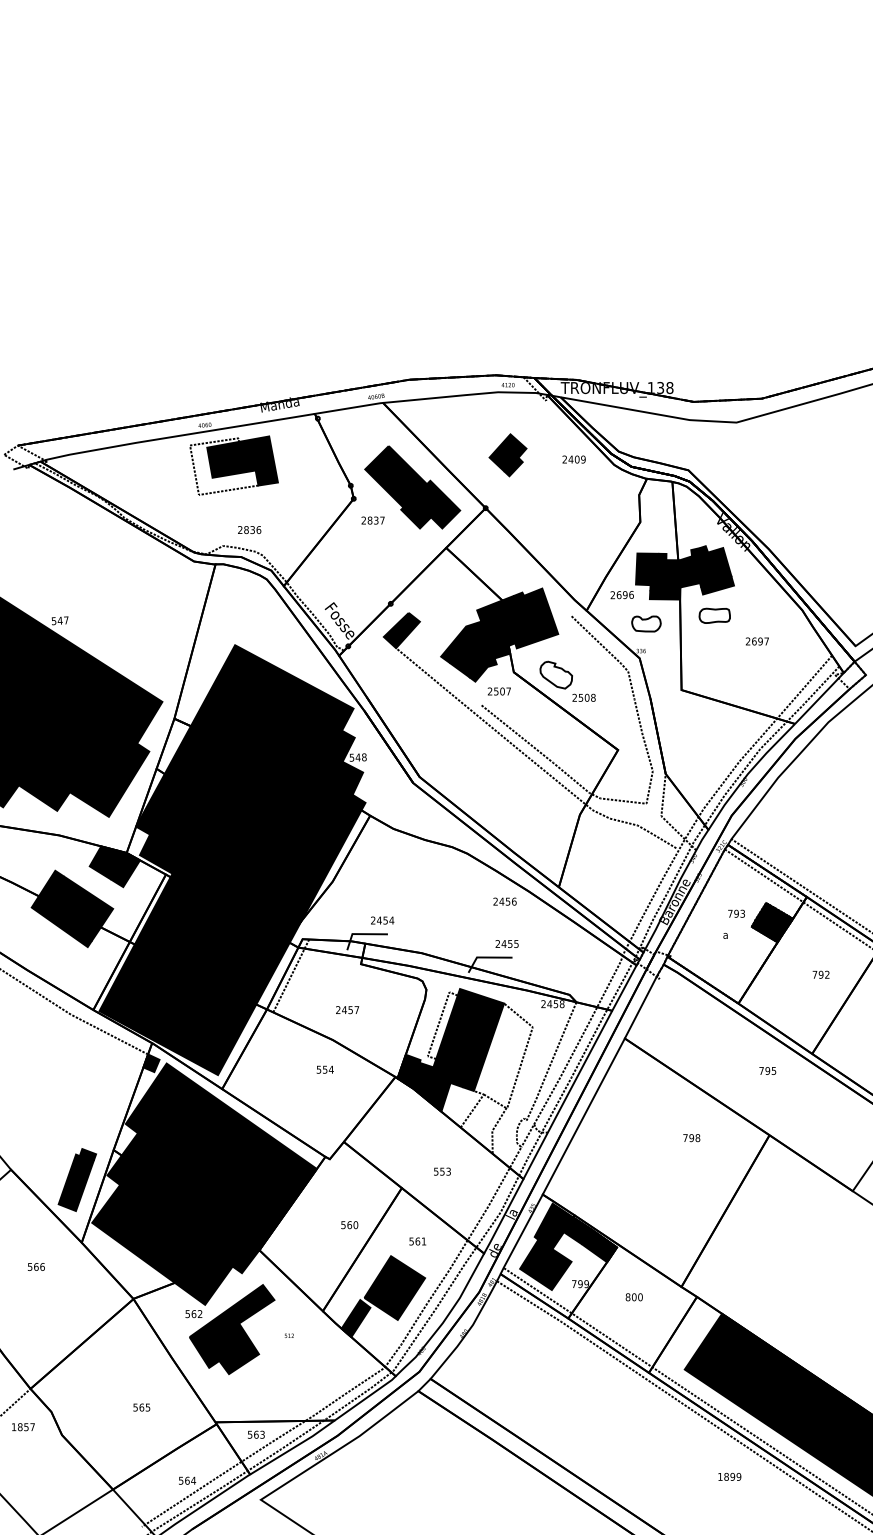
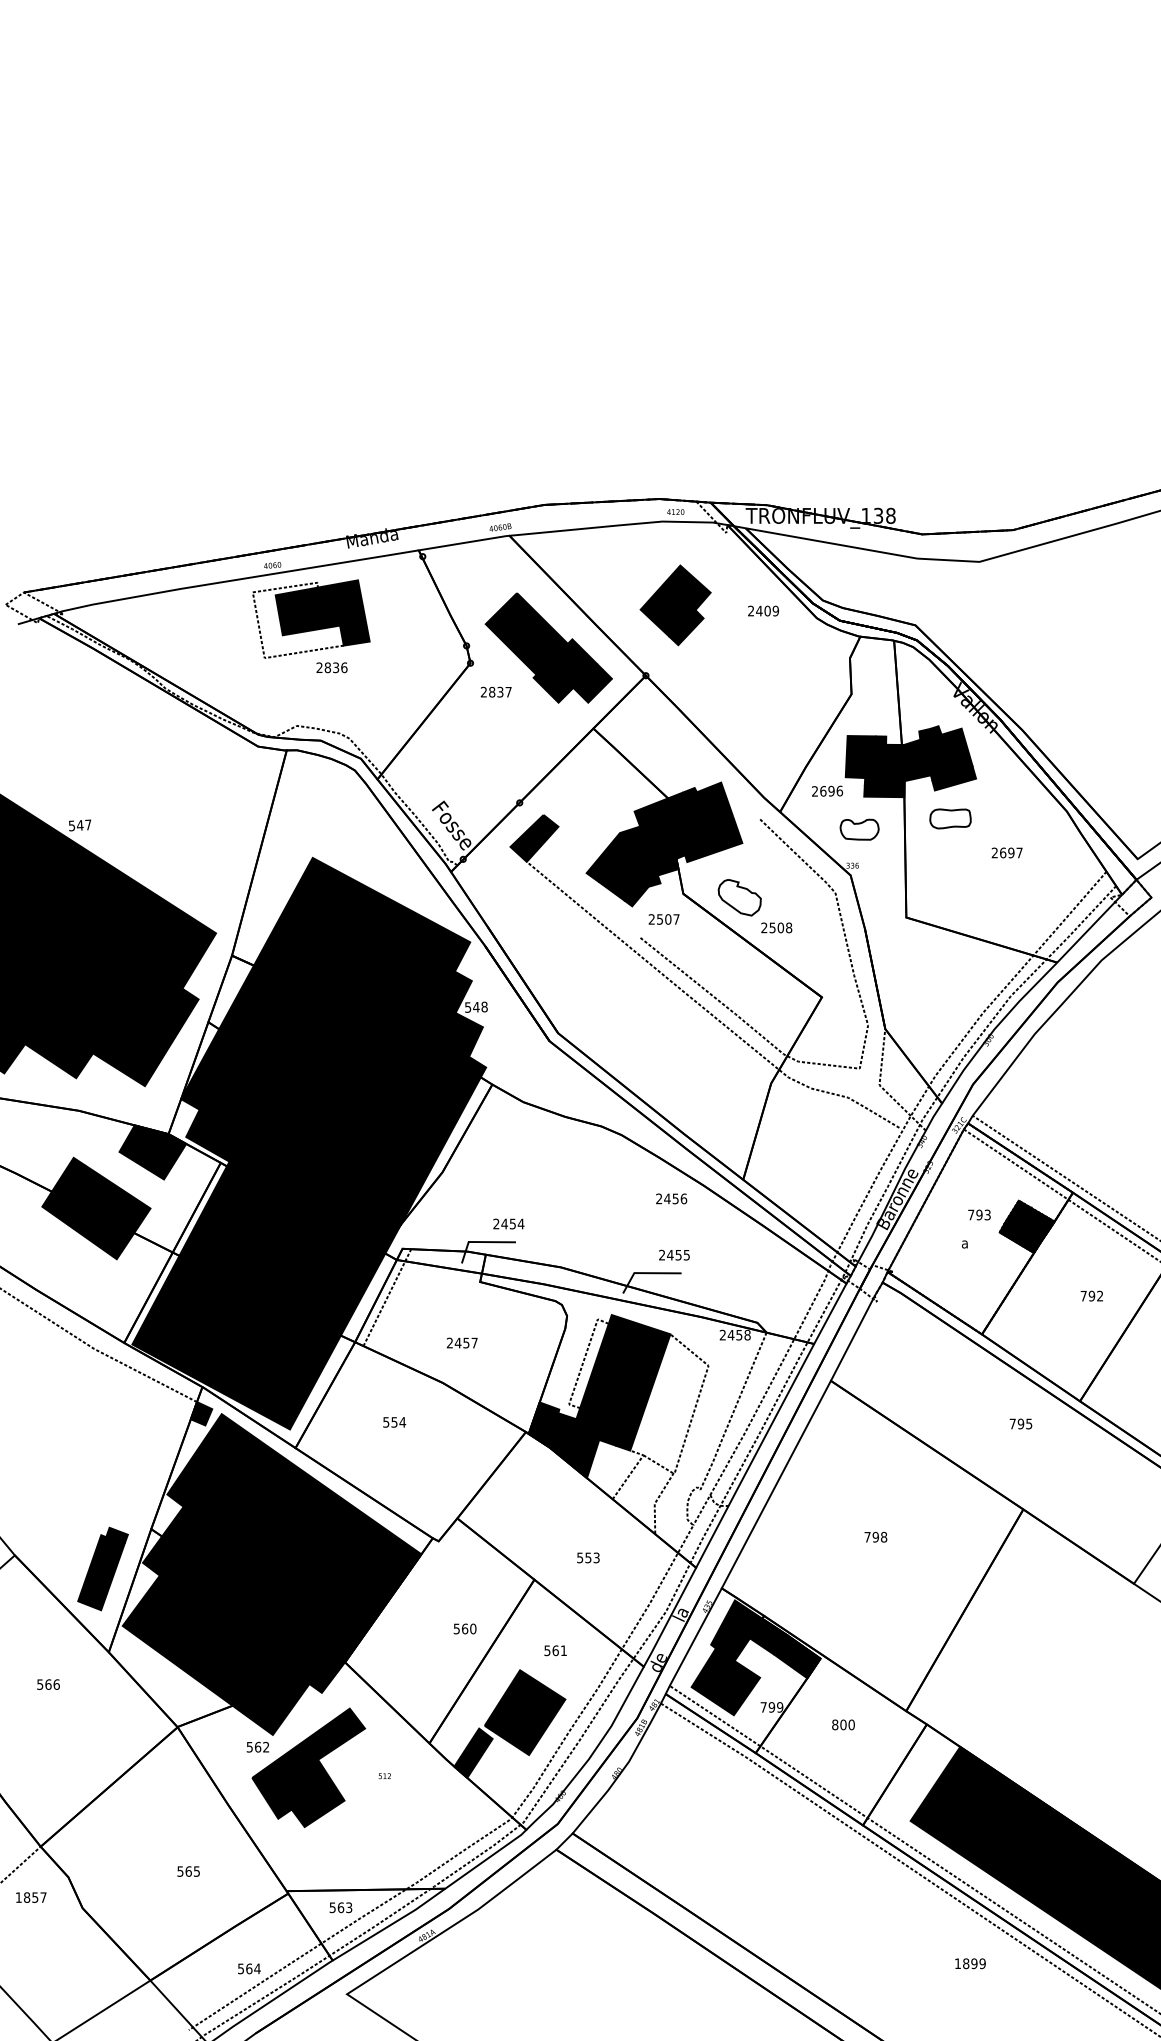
part: (507, 455) -> (675, 605), size x1.43
text: (249, 529) -> (331, 667), moved
text: (325, 1069) -> (394, 1422), moved
text: (691, 1137) -> (875, 1536), moved

